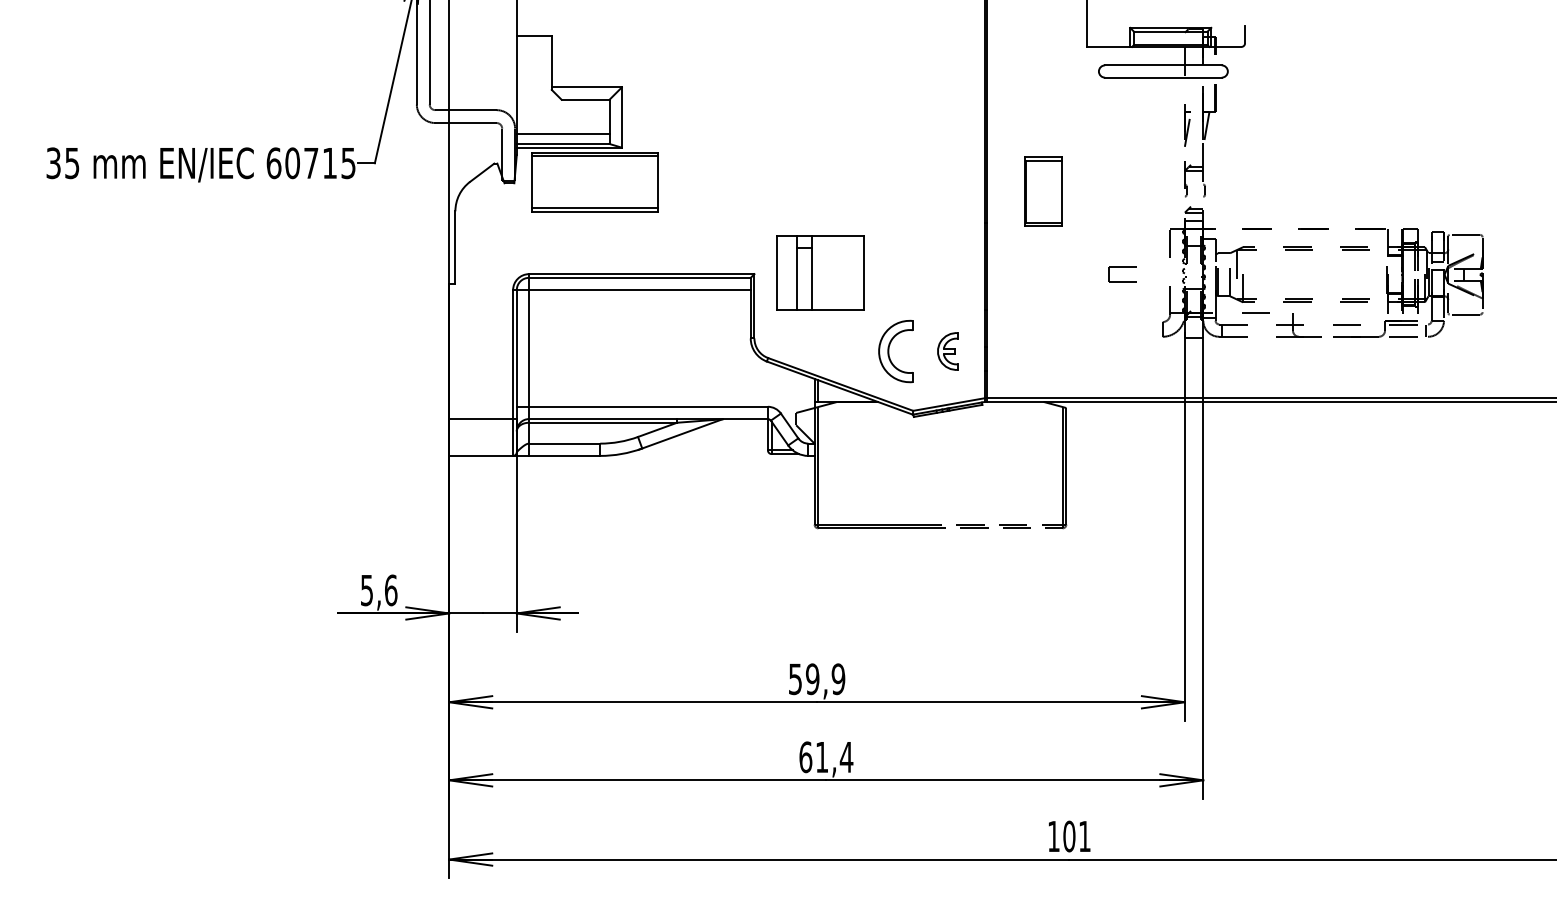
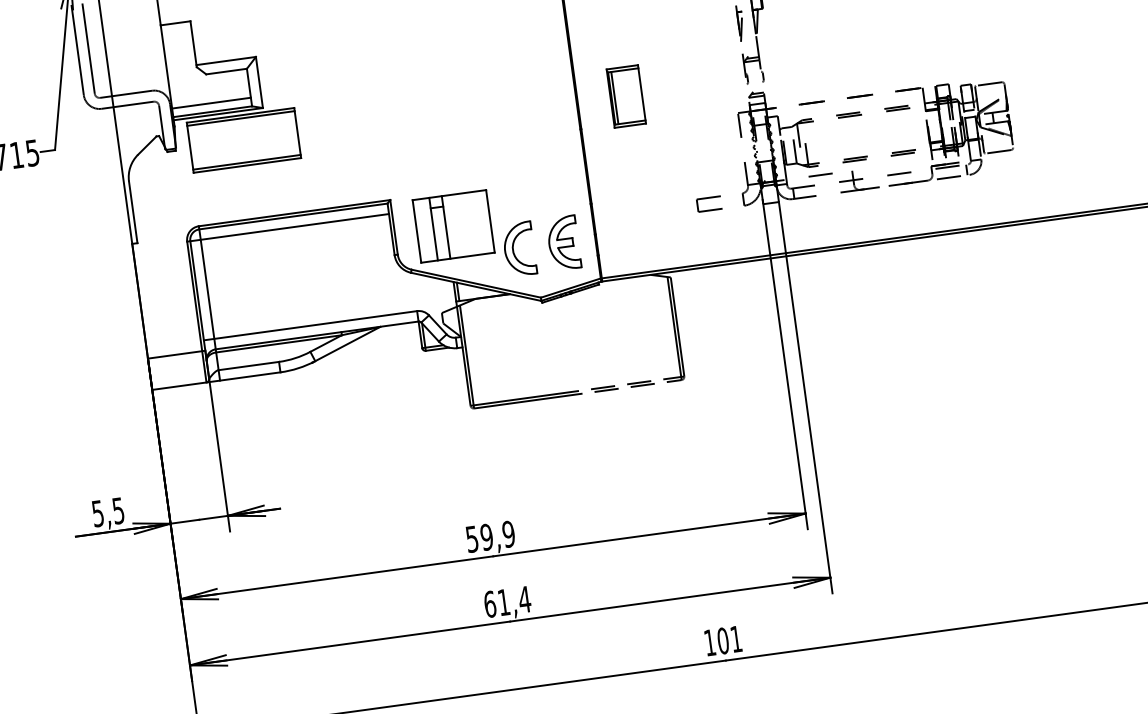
line: (1030, 191) -> (615, 97), added
part: (1122, 267) -> (708, 198), moved
part: (820, 272) -> (453, 226), moved
part: (947, 351) -> (563, 243), size x1.67
text: (391, 590) -> (118, 510), 5,6 -> 5,5

